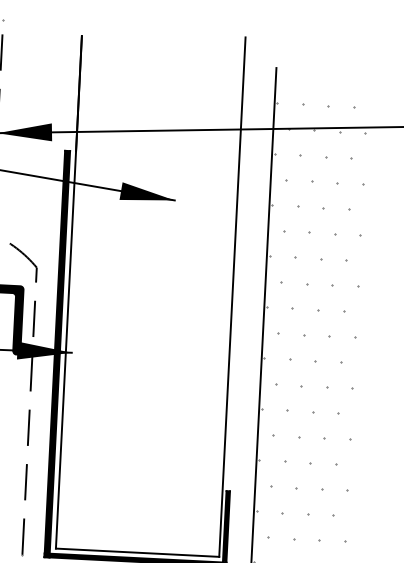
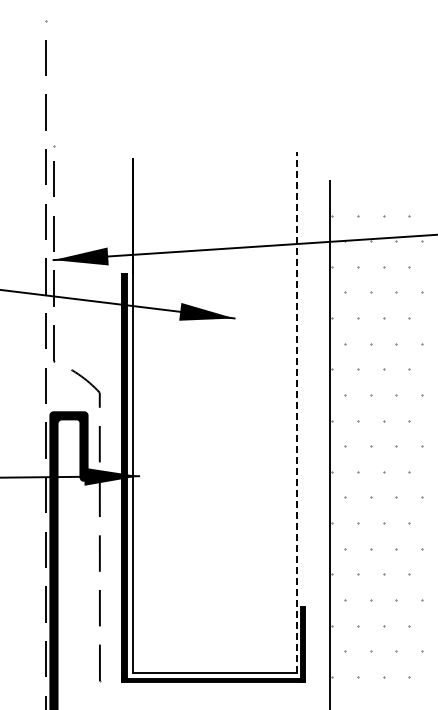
line: (232, 297) -> (297, 412), solid -> dashed

